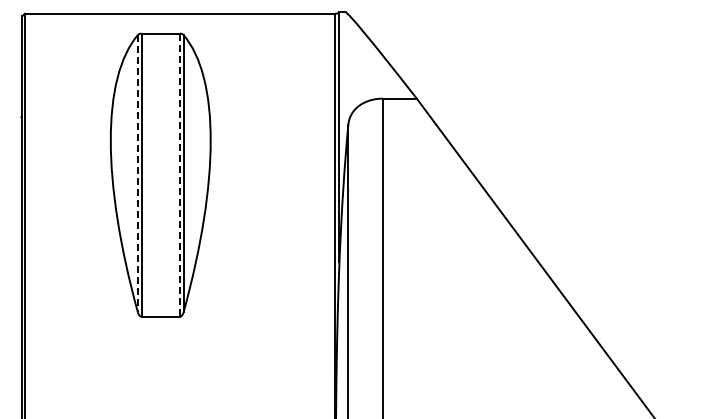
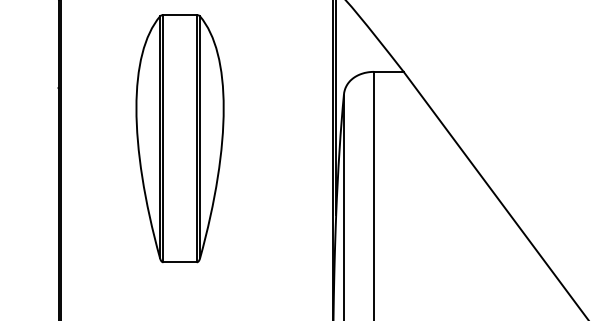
line: (137, 173) -> (159, 137), dashed -> solid
line: (179, 175) -> (196, 139), dashed -> solid

